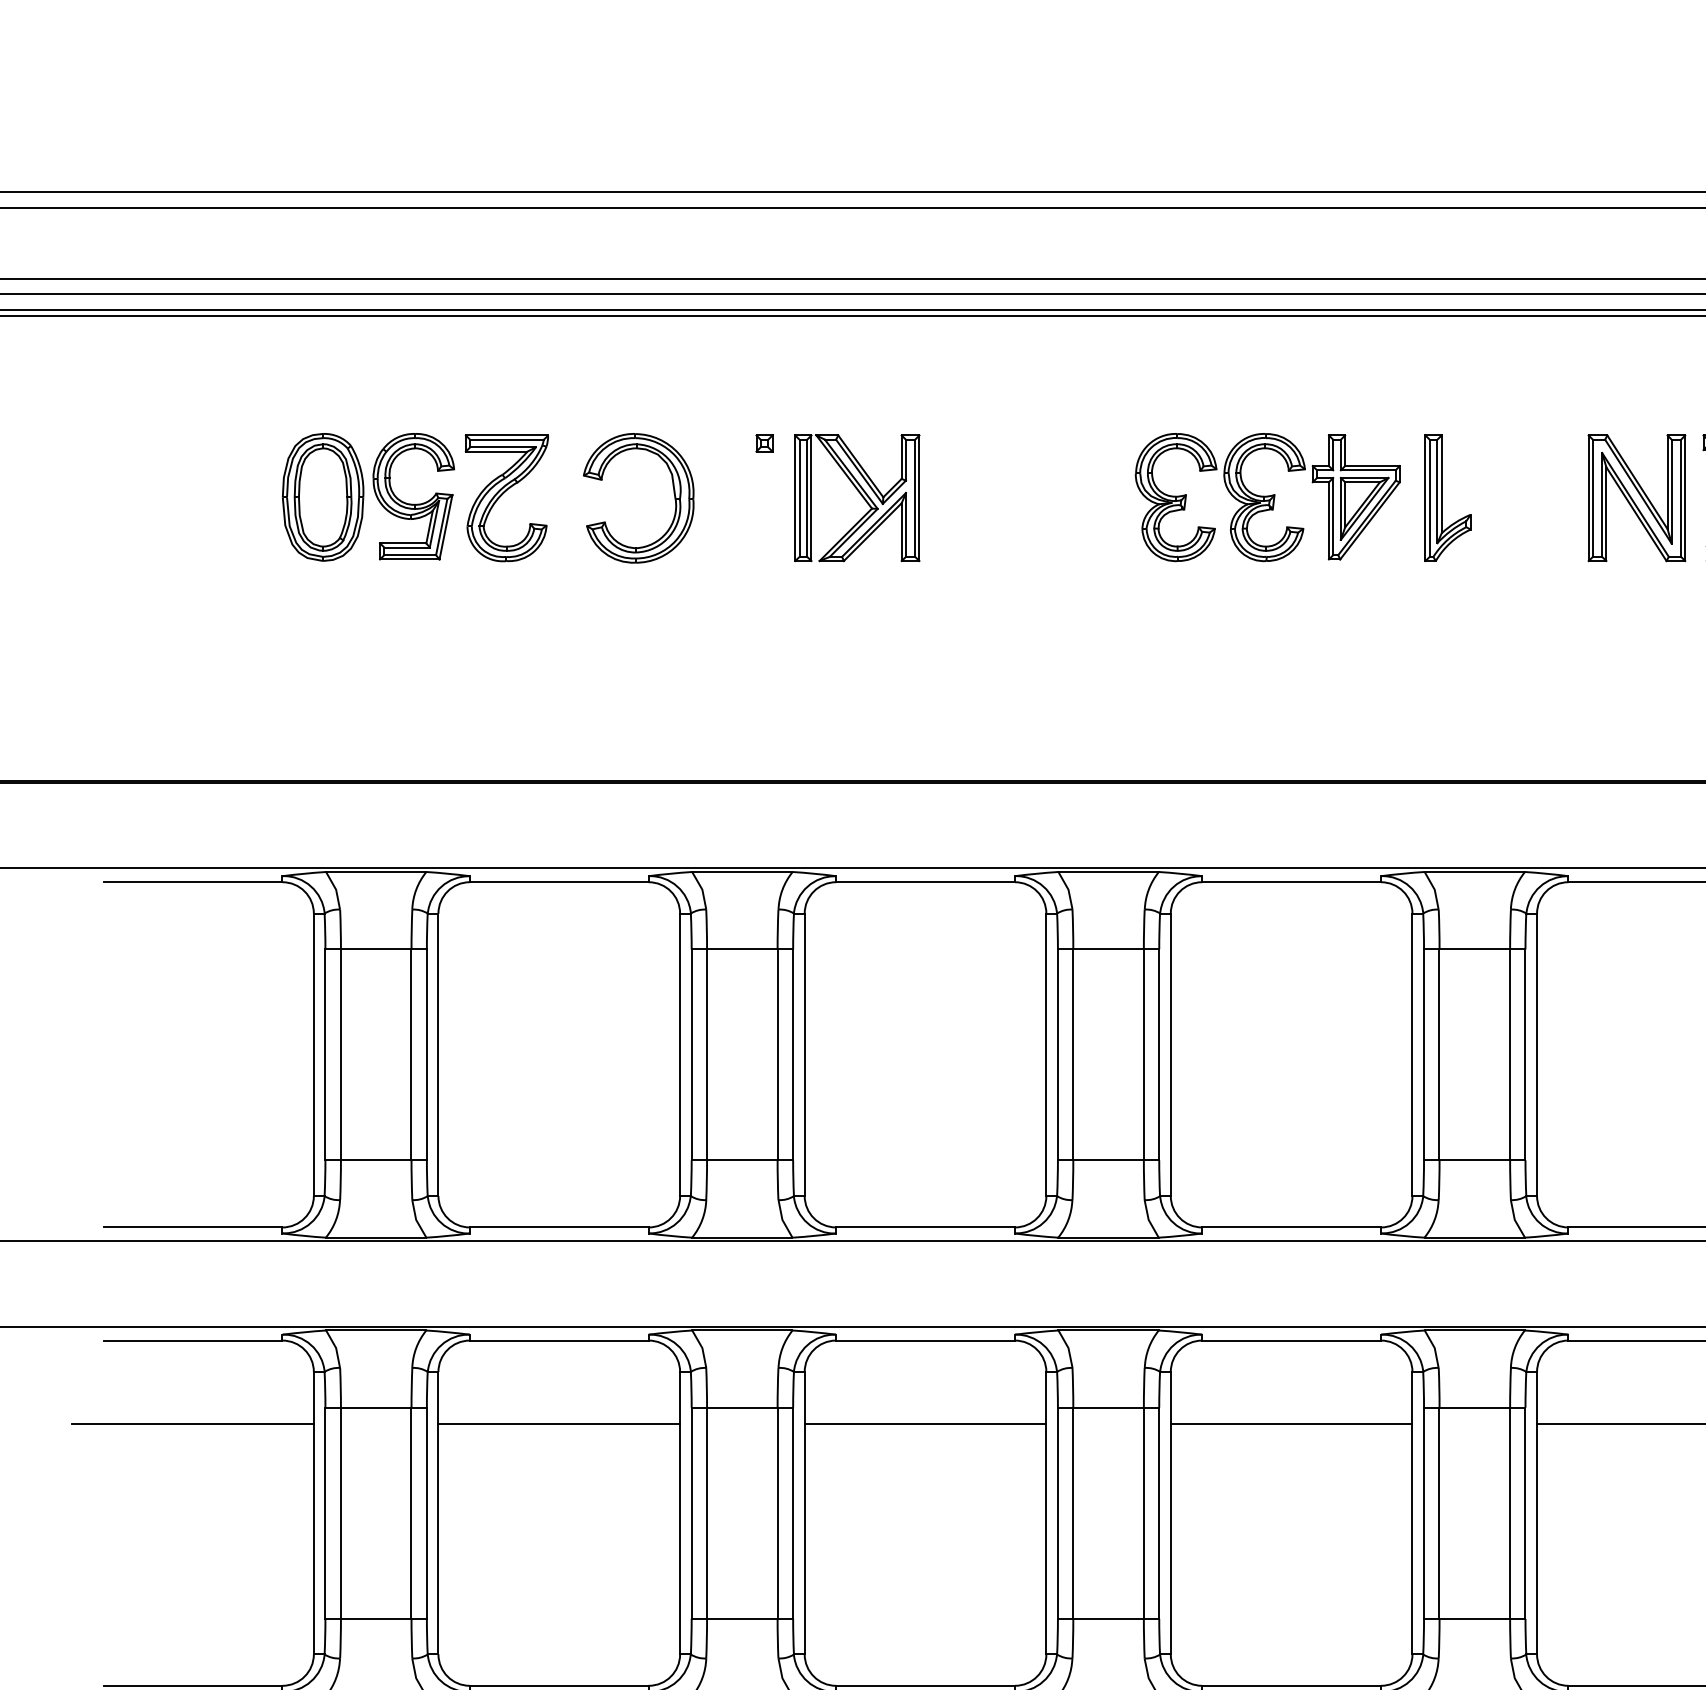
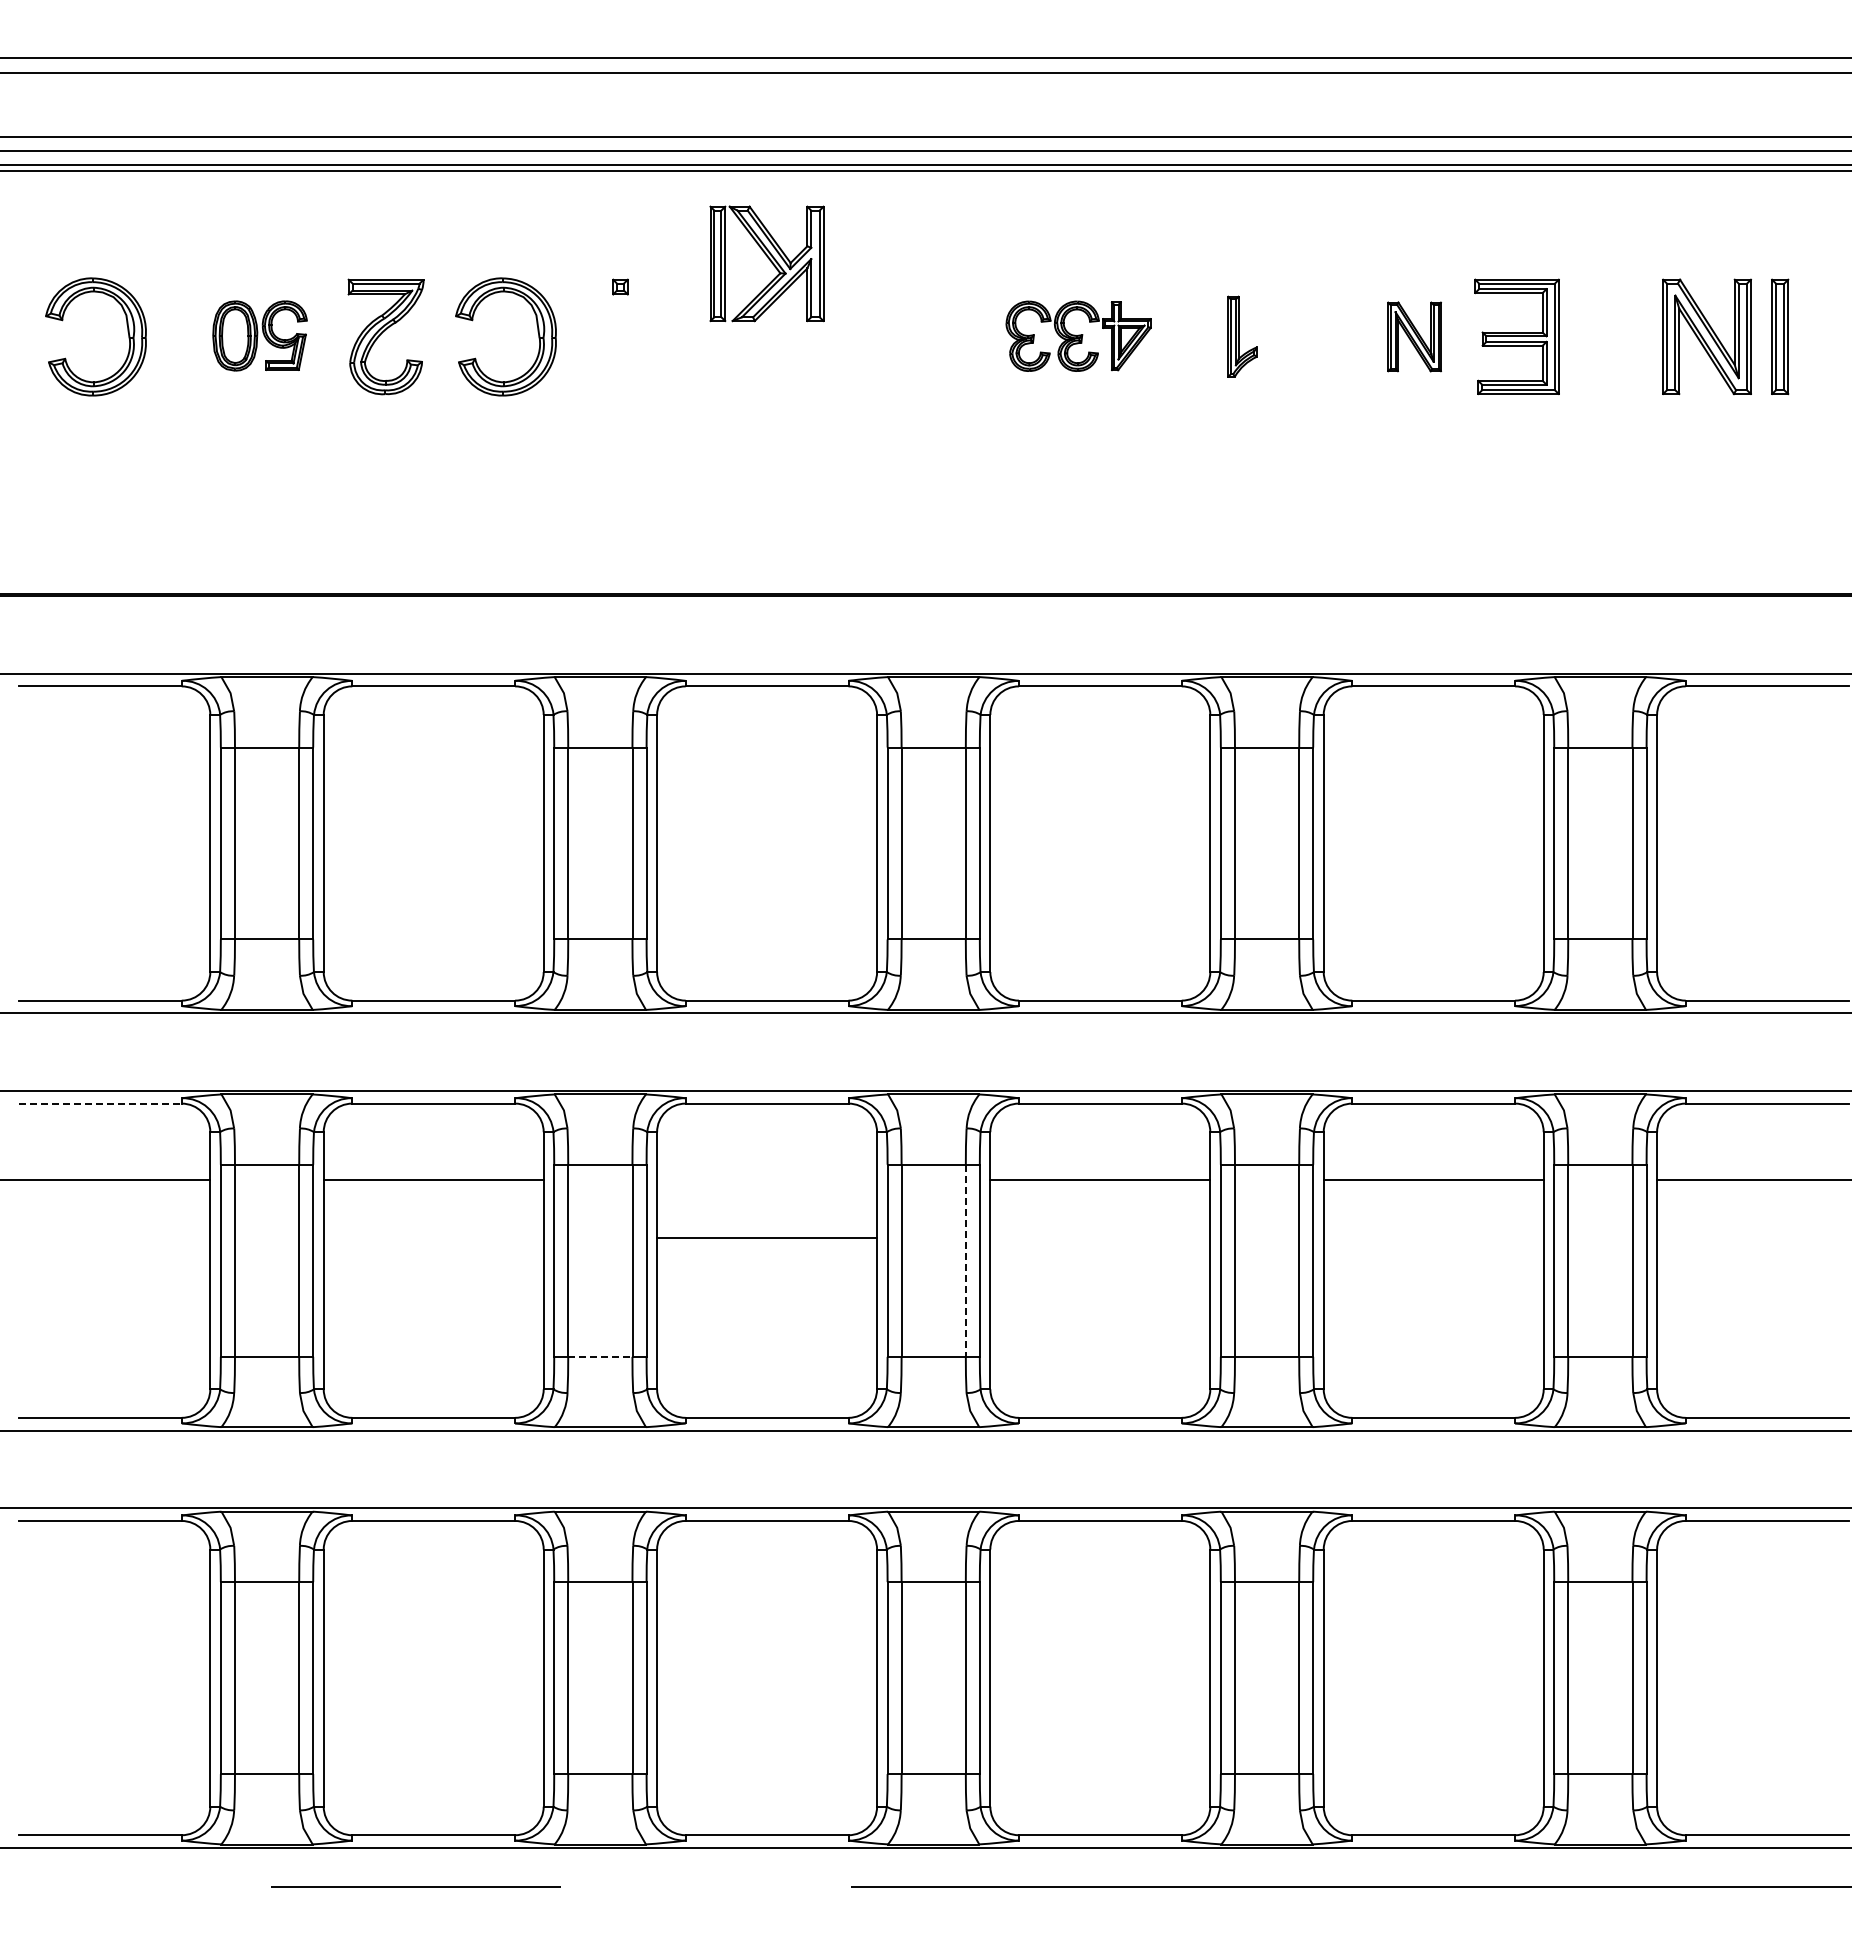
part: (222, 493) -> (127, 332), added
part: (367, 496) -> (259, 335), size x0.6
part: (856, 497) -> (766, 263), moved
part: (1267, 497) -> (1078, 336), size x0.6
part: (1447, 497) -> (1242, 336), size x0.7
part: (1636, 497) -> (1414, 336), size x0.6
line: (193, 1340) -> (100, 1103), solid -> dashed
line: (925, 1423) -> (767, 1237), moved
line: (1143, 1514) -> (965, 1261), solid -> dashed
line: (742, 1618) -> (600, 1356), solid -> dashed

